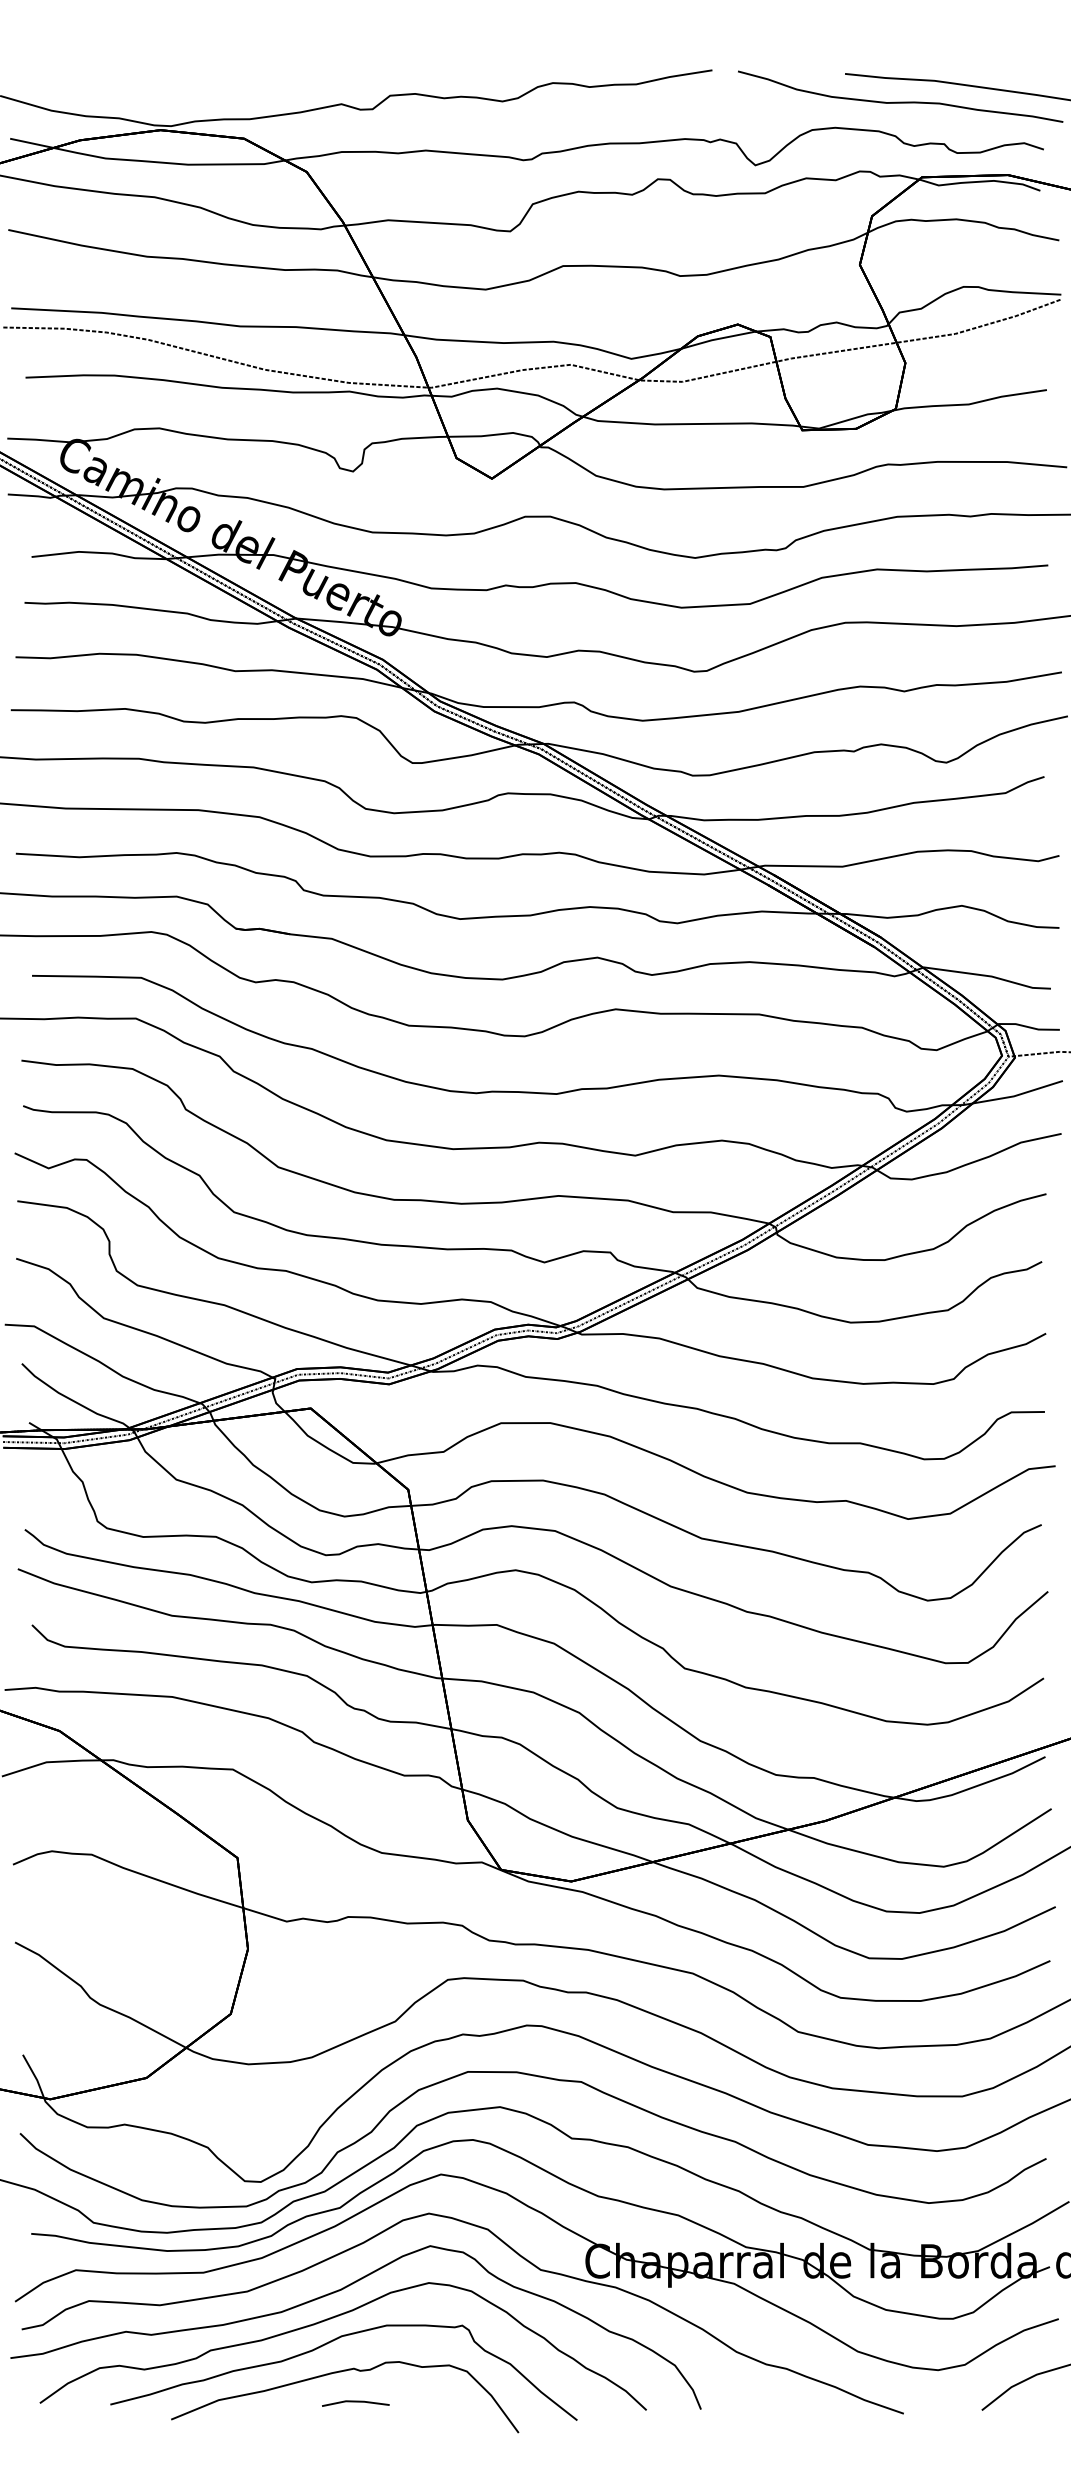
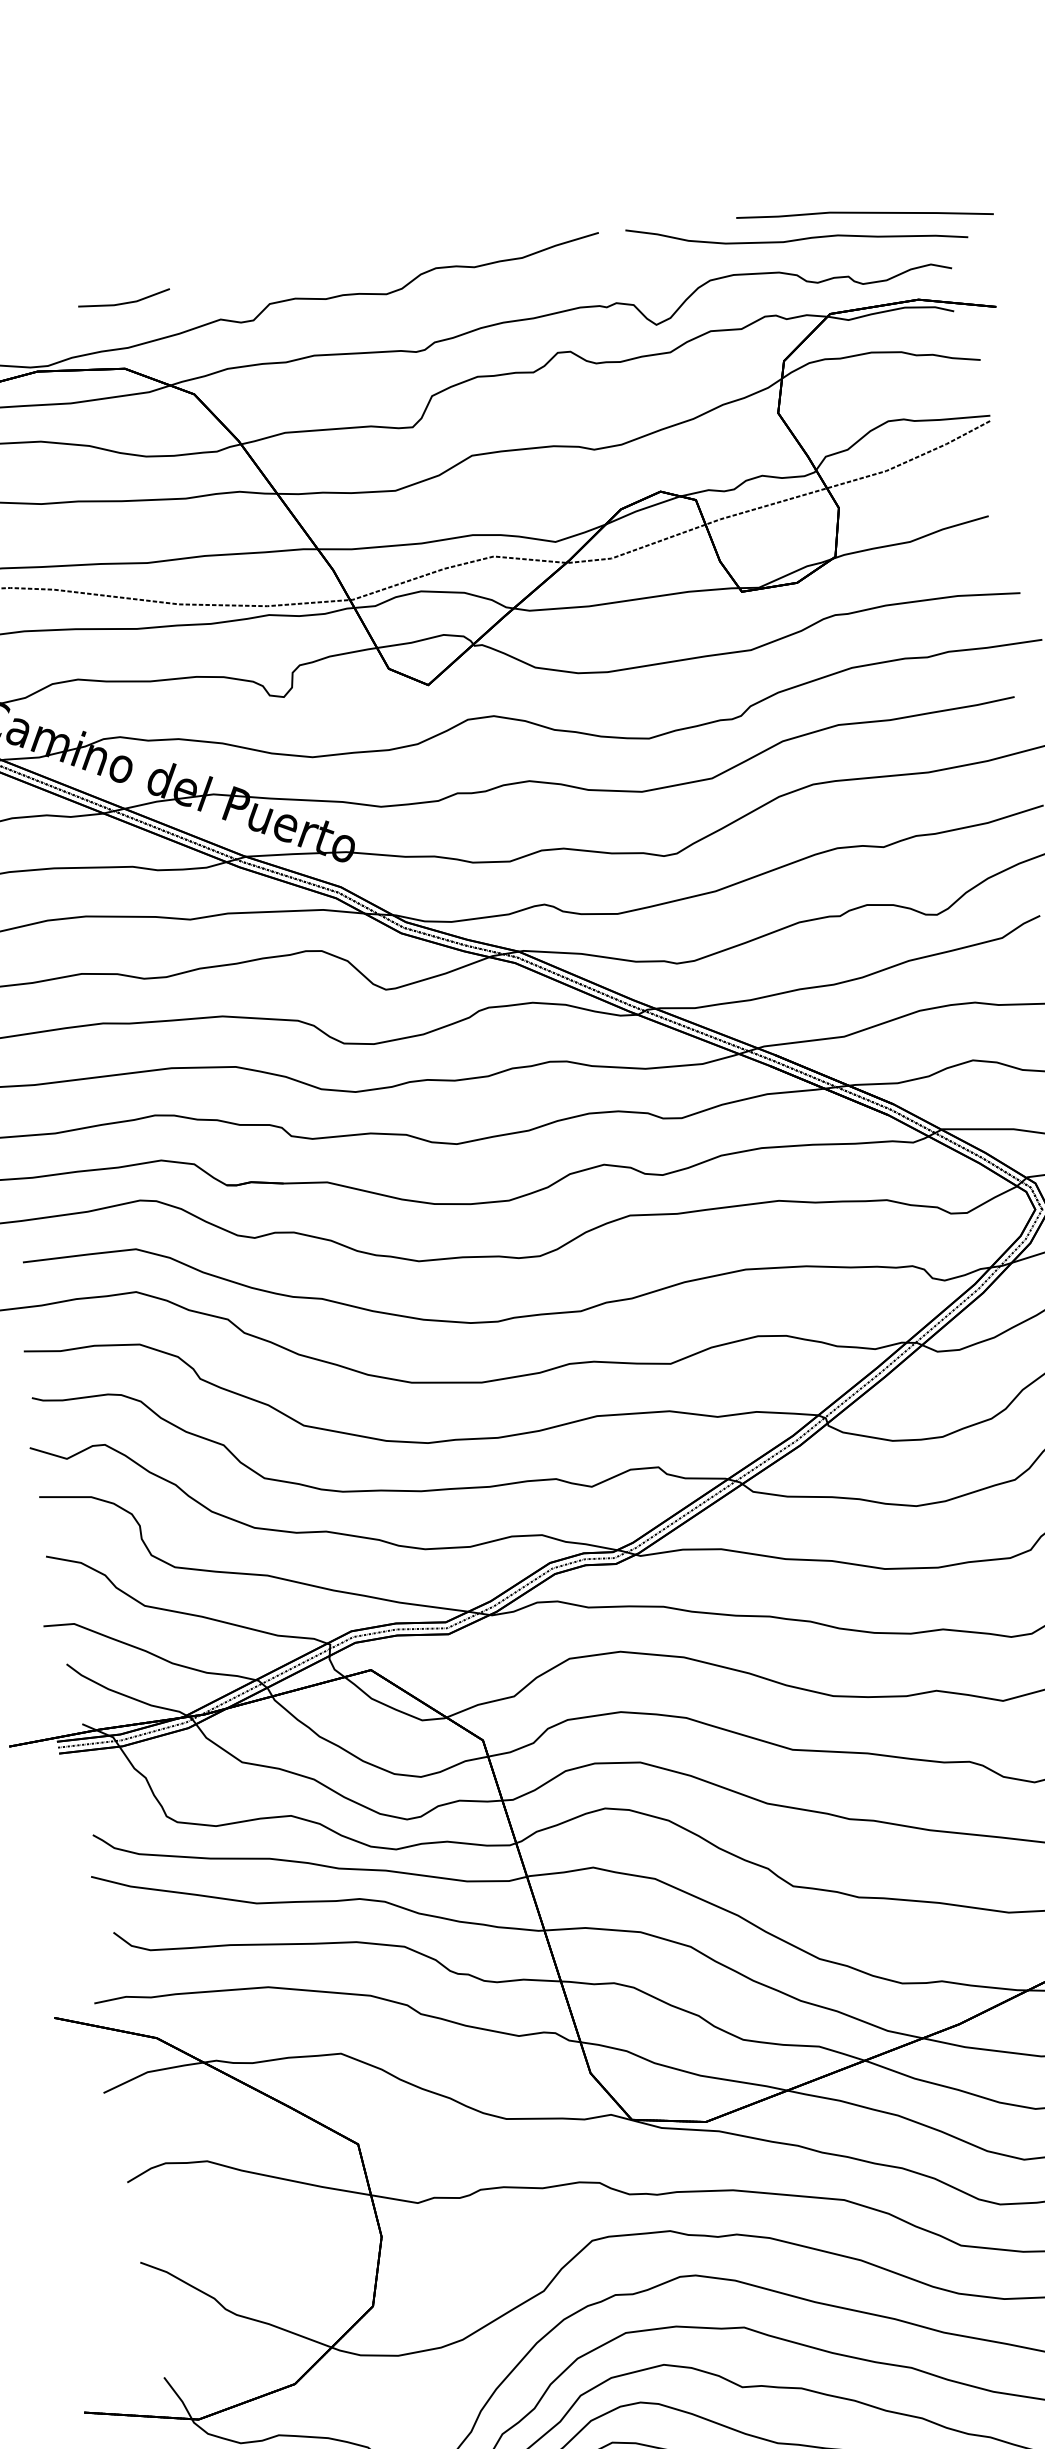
line: (252, 75) -> (124, 302), added

